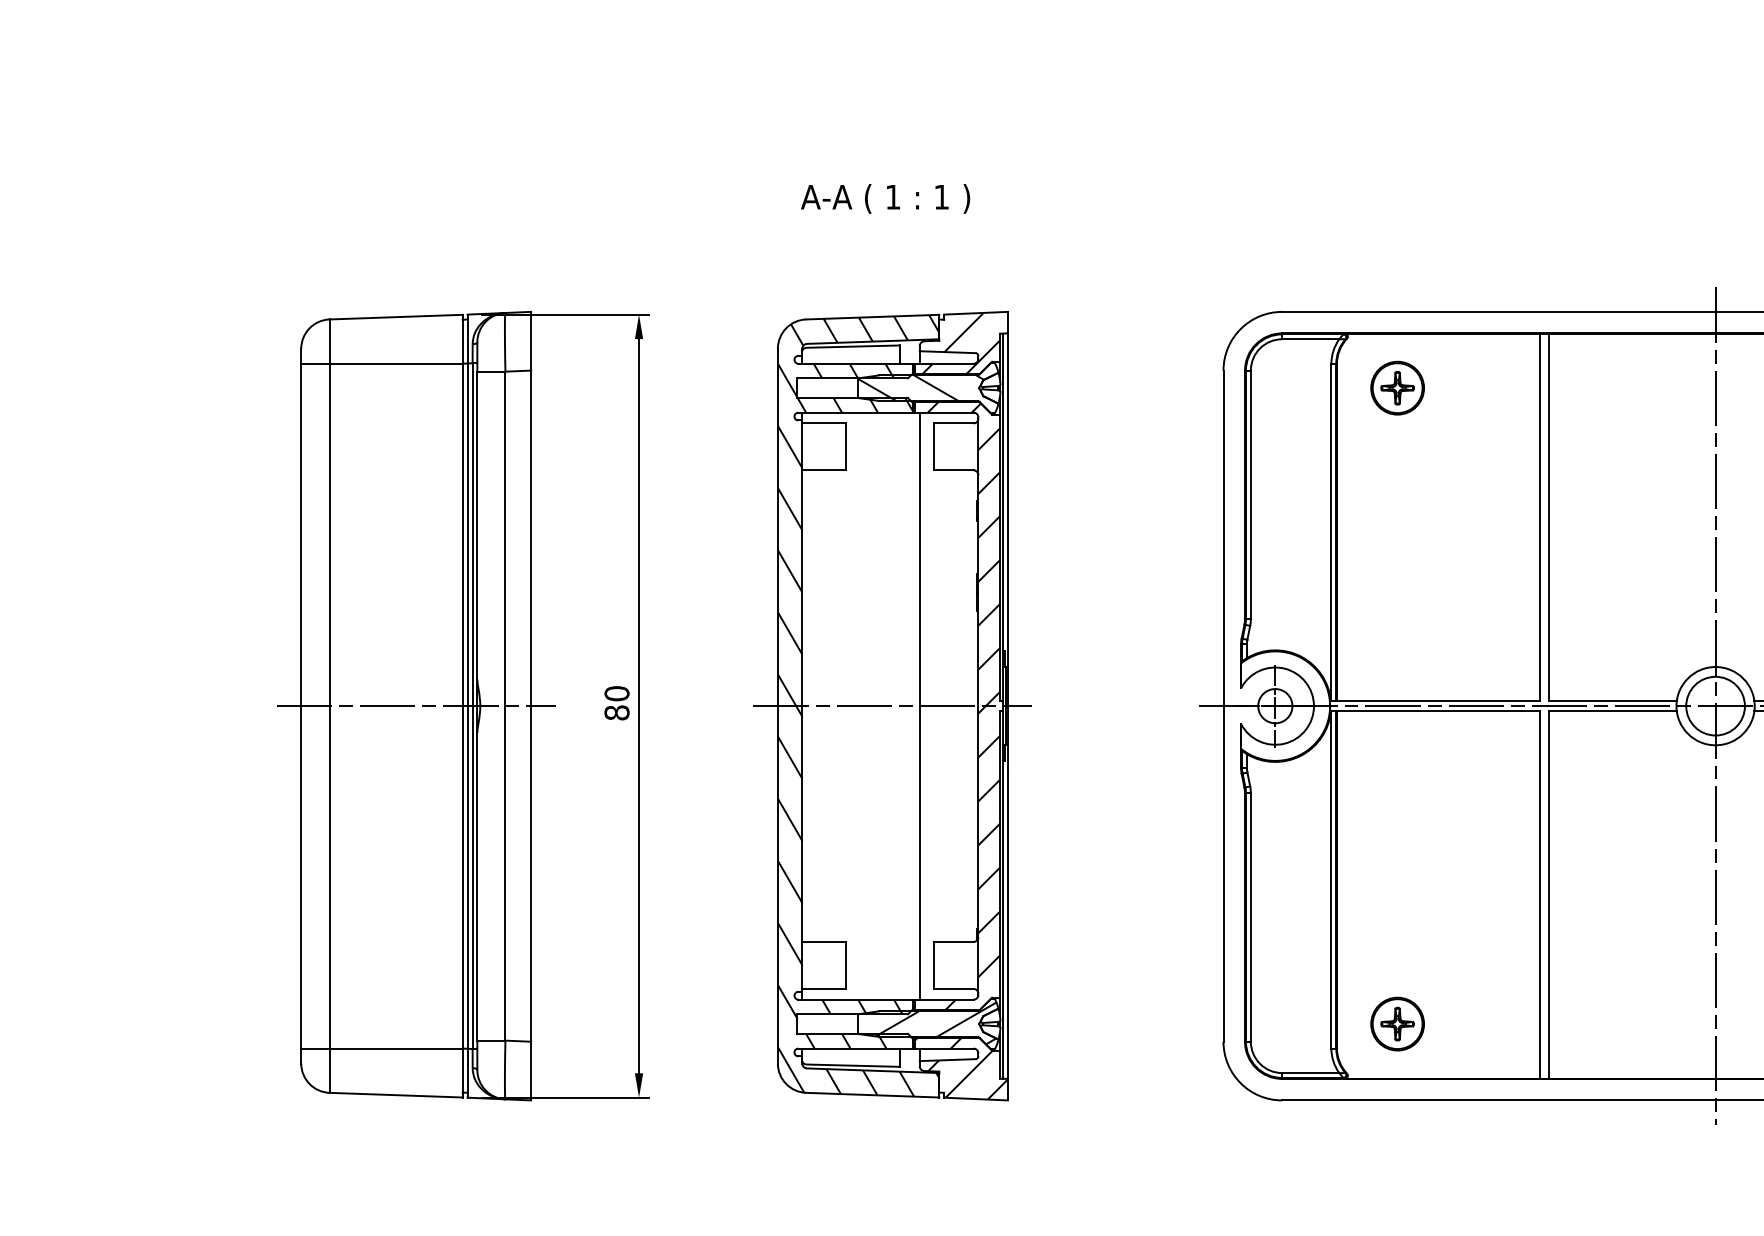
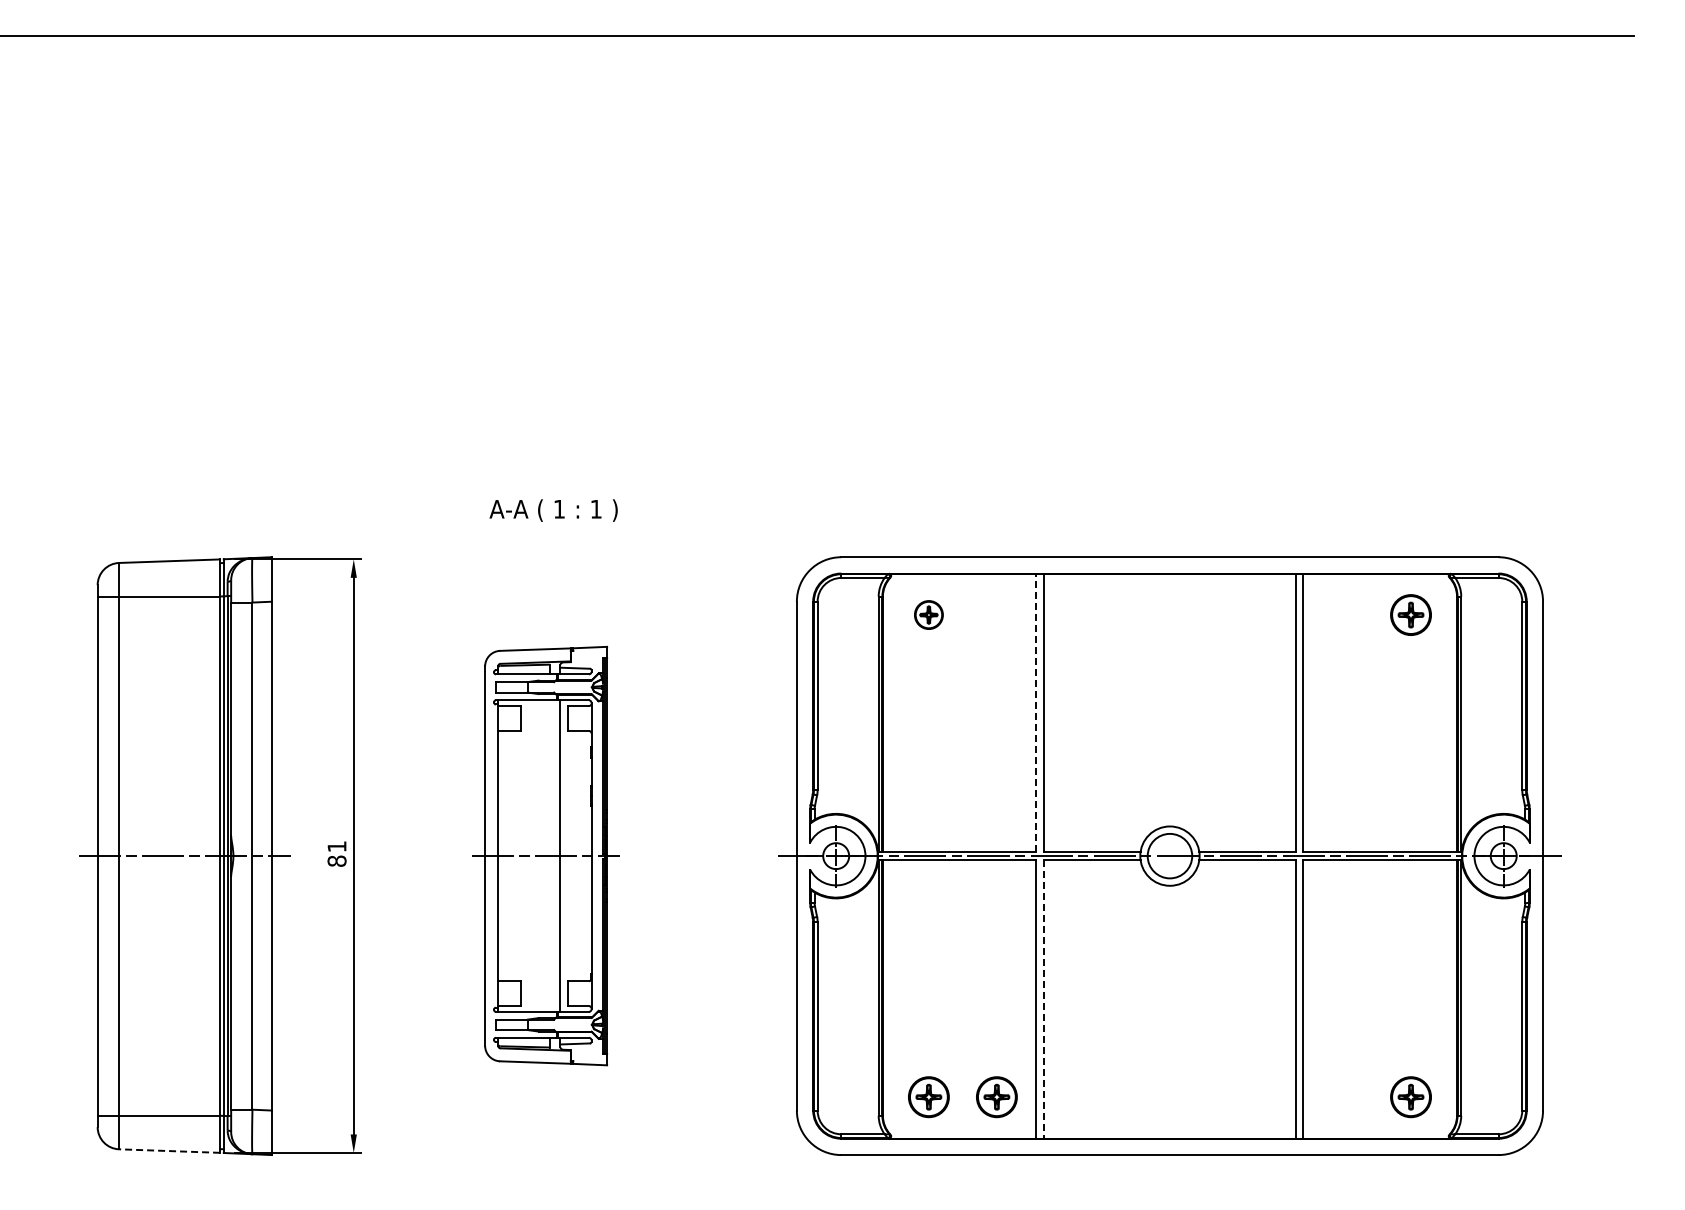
text: (885, 198) -> (553, 510), moved
part: (1397, 387) -> (928, 614), size x0.7
line: (1539, 516) -> (1036, 712), solid -> dashed
text: (616, 693) -> (336, 846), 80 -> 81
part: (891, 705) -> (545, 855), size x0.7
line: (1714, 705) -> (1169, 855), removed
line: (1548, 895) -> (1043, 999), solid -> dashed
part: (1486, 1024) -> (996, 1097), added
line: (395, 1095) -> (169, 1151), solid -> dashed

